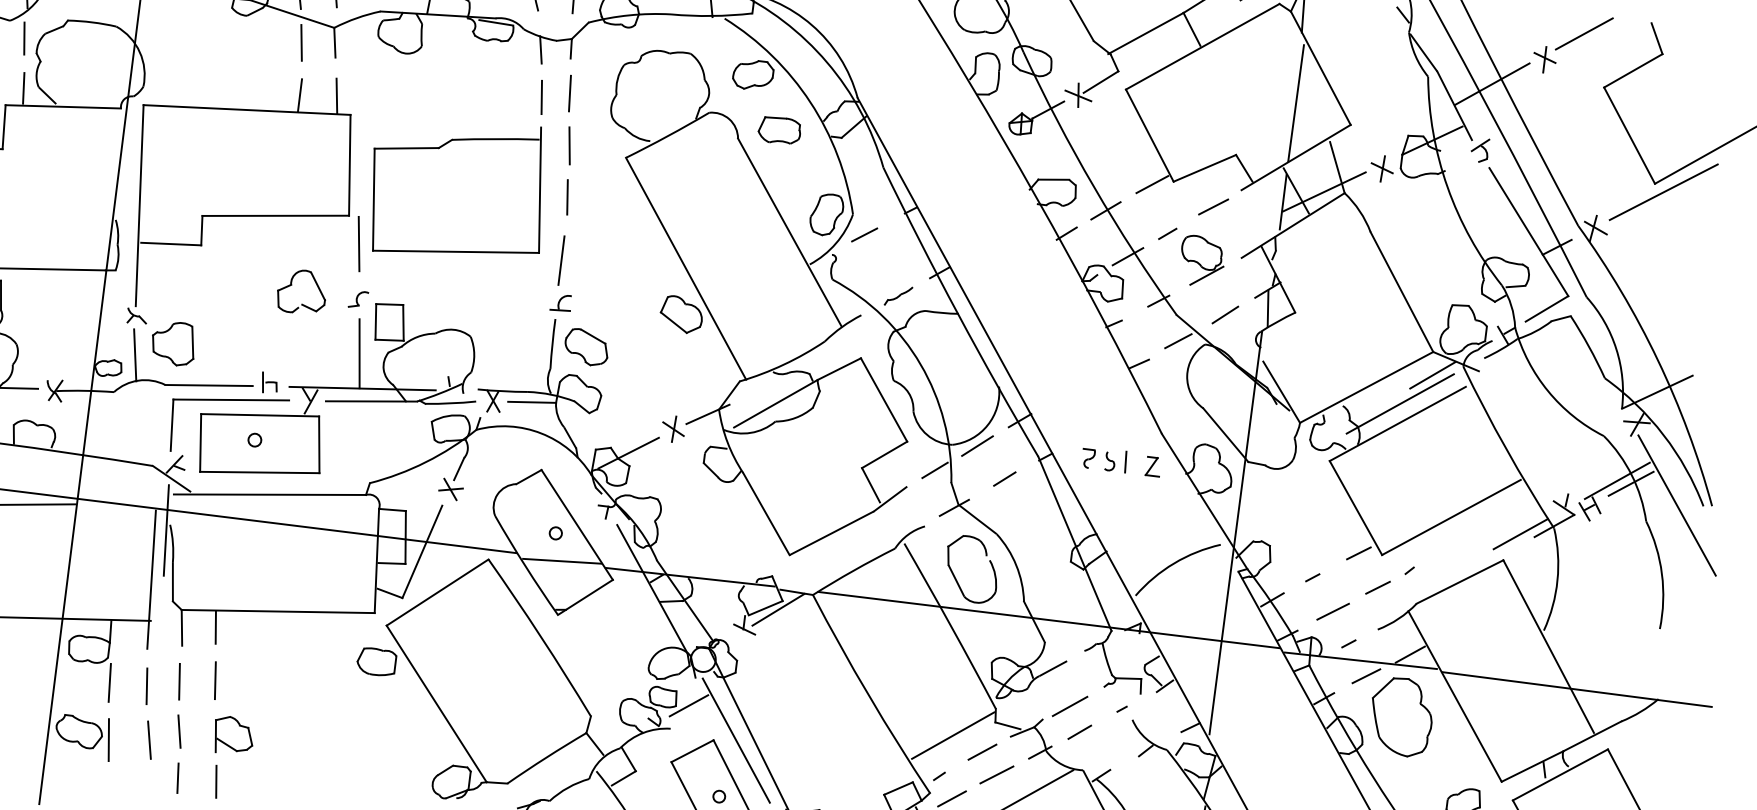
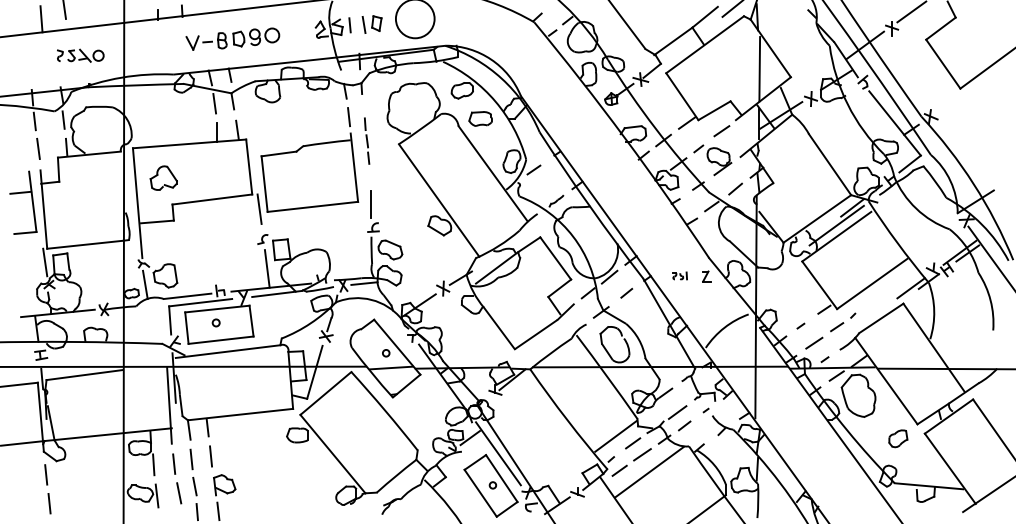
part: (568, 143) -> (366, 140), size x0.6
line: (1663, 191) -> (965, 92), removed
part: (301, 290) -> (163, 177), moved
part: (1104, 458) -> (679, 275), size x0.6

